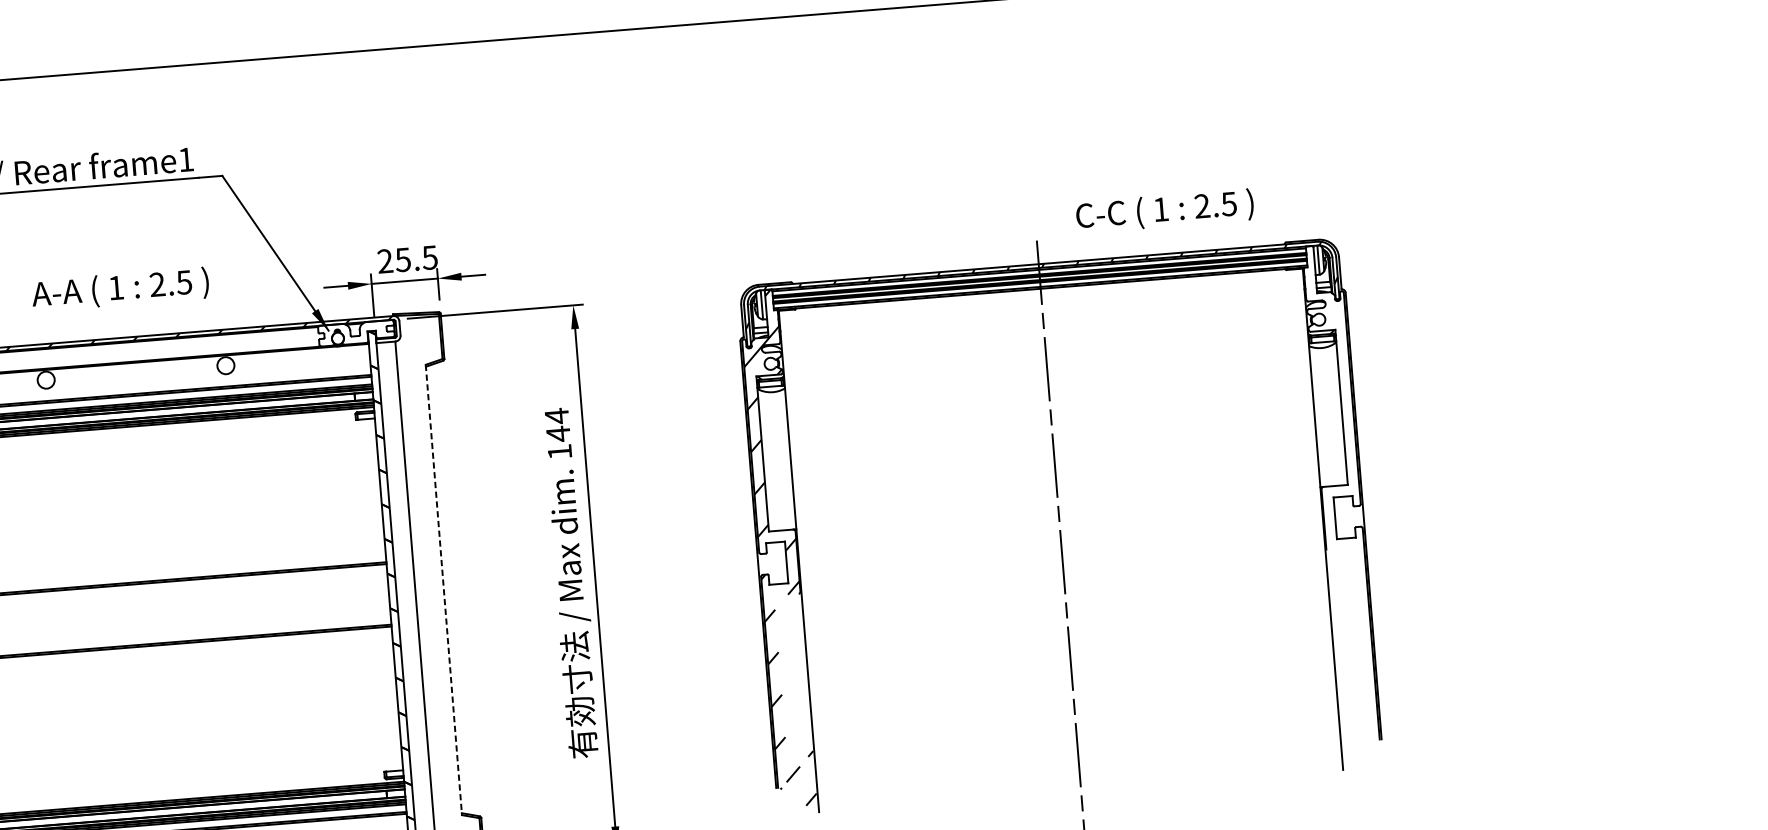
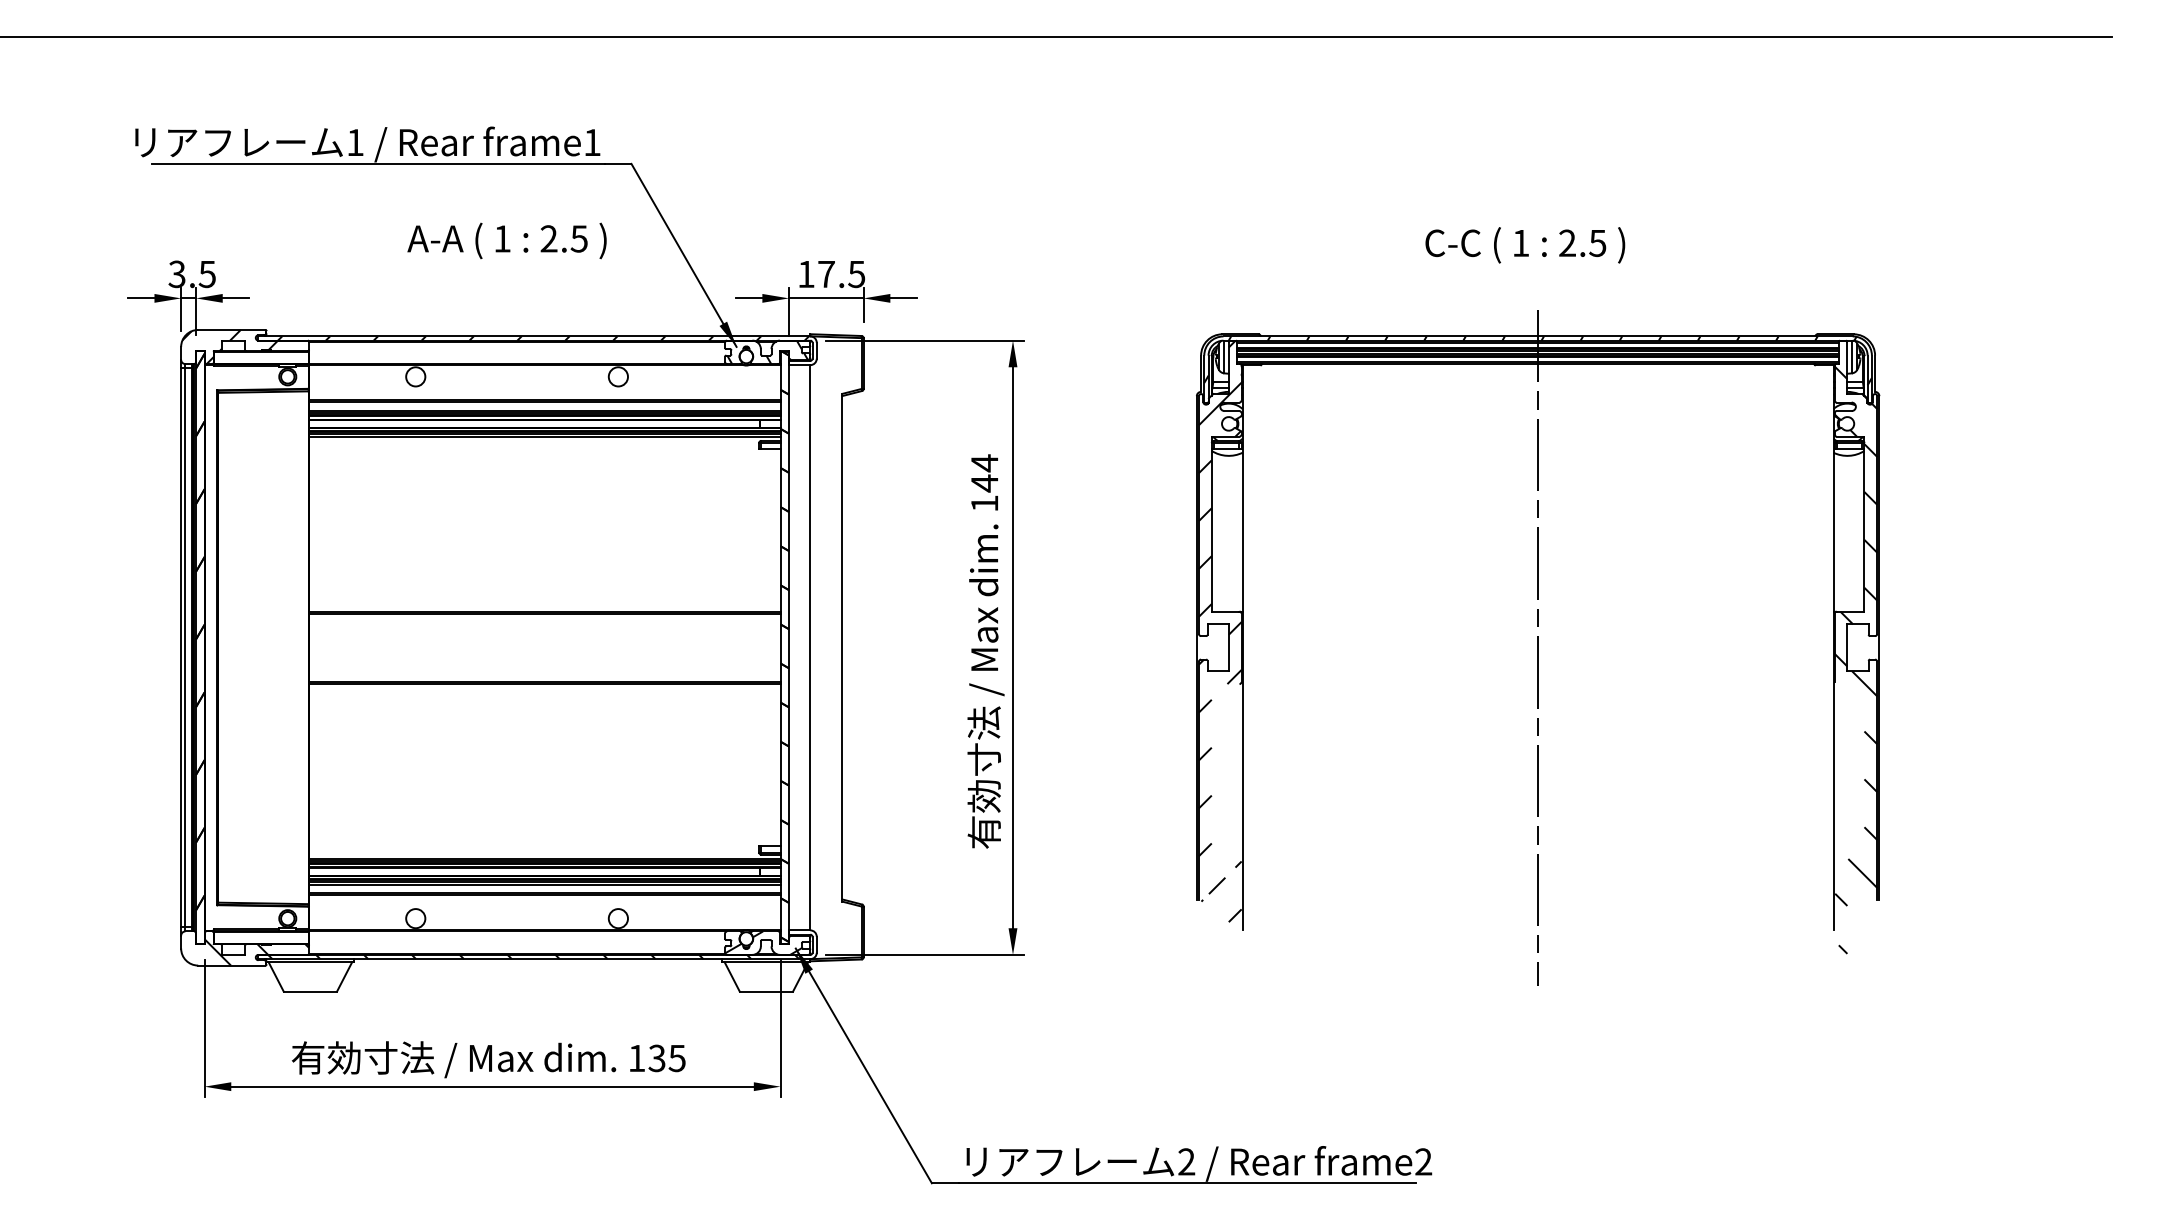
text: (1165, 211) -> (1525, 245), moved
text: (394, 260) -> (816, 274), 25.5 -> 17.5
text: (119, 289) -> (506, 240), moved
hatch: (356, 333) -> (767, 352), added
hatch: (1343, 528) -> (1855, 659), added
line: (443, 589) -> (842, 647), dashed -> solid

